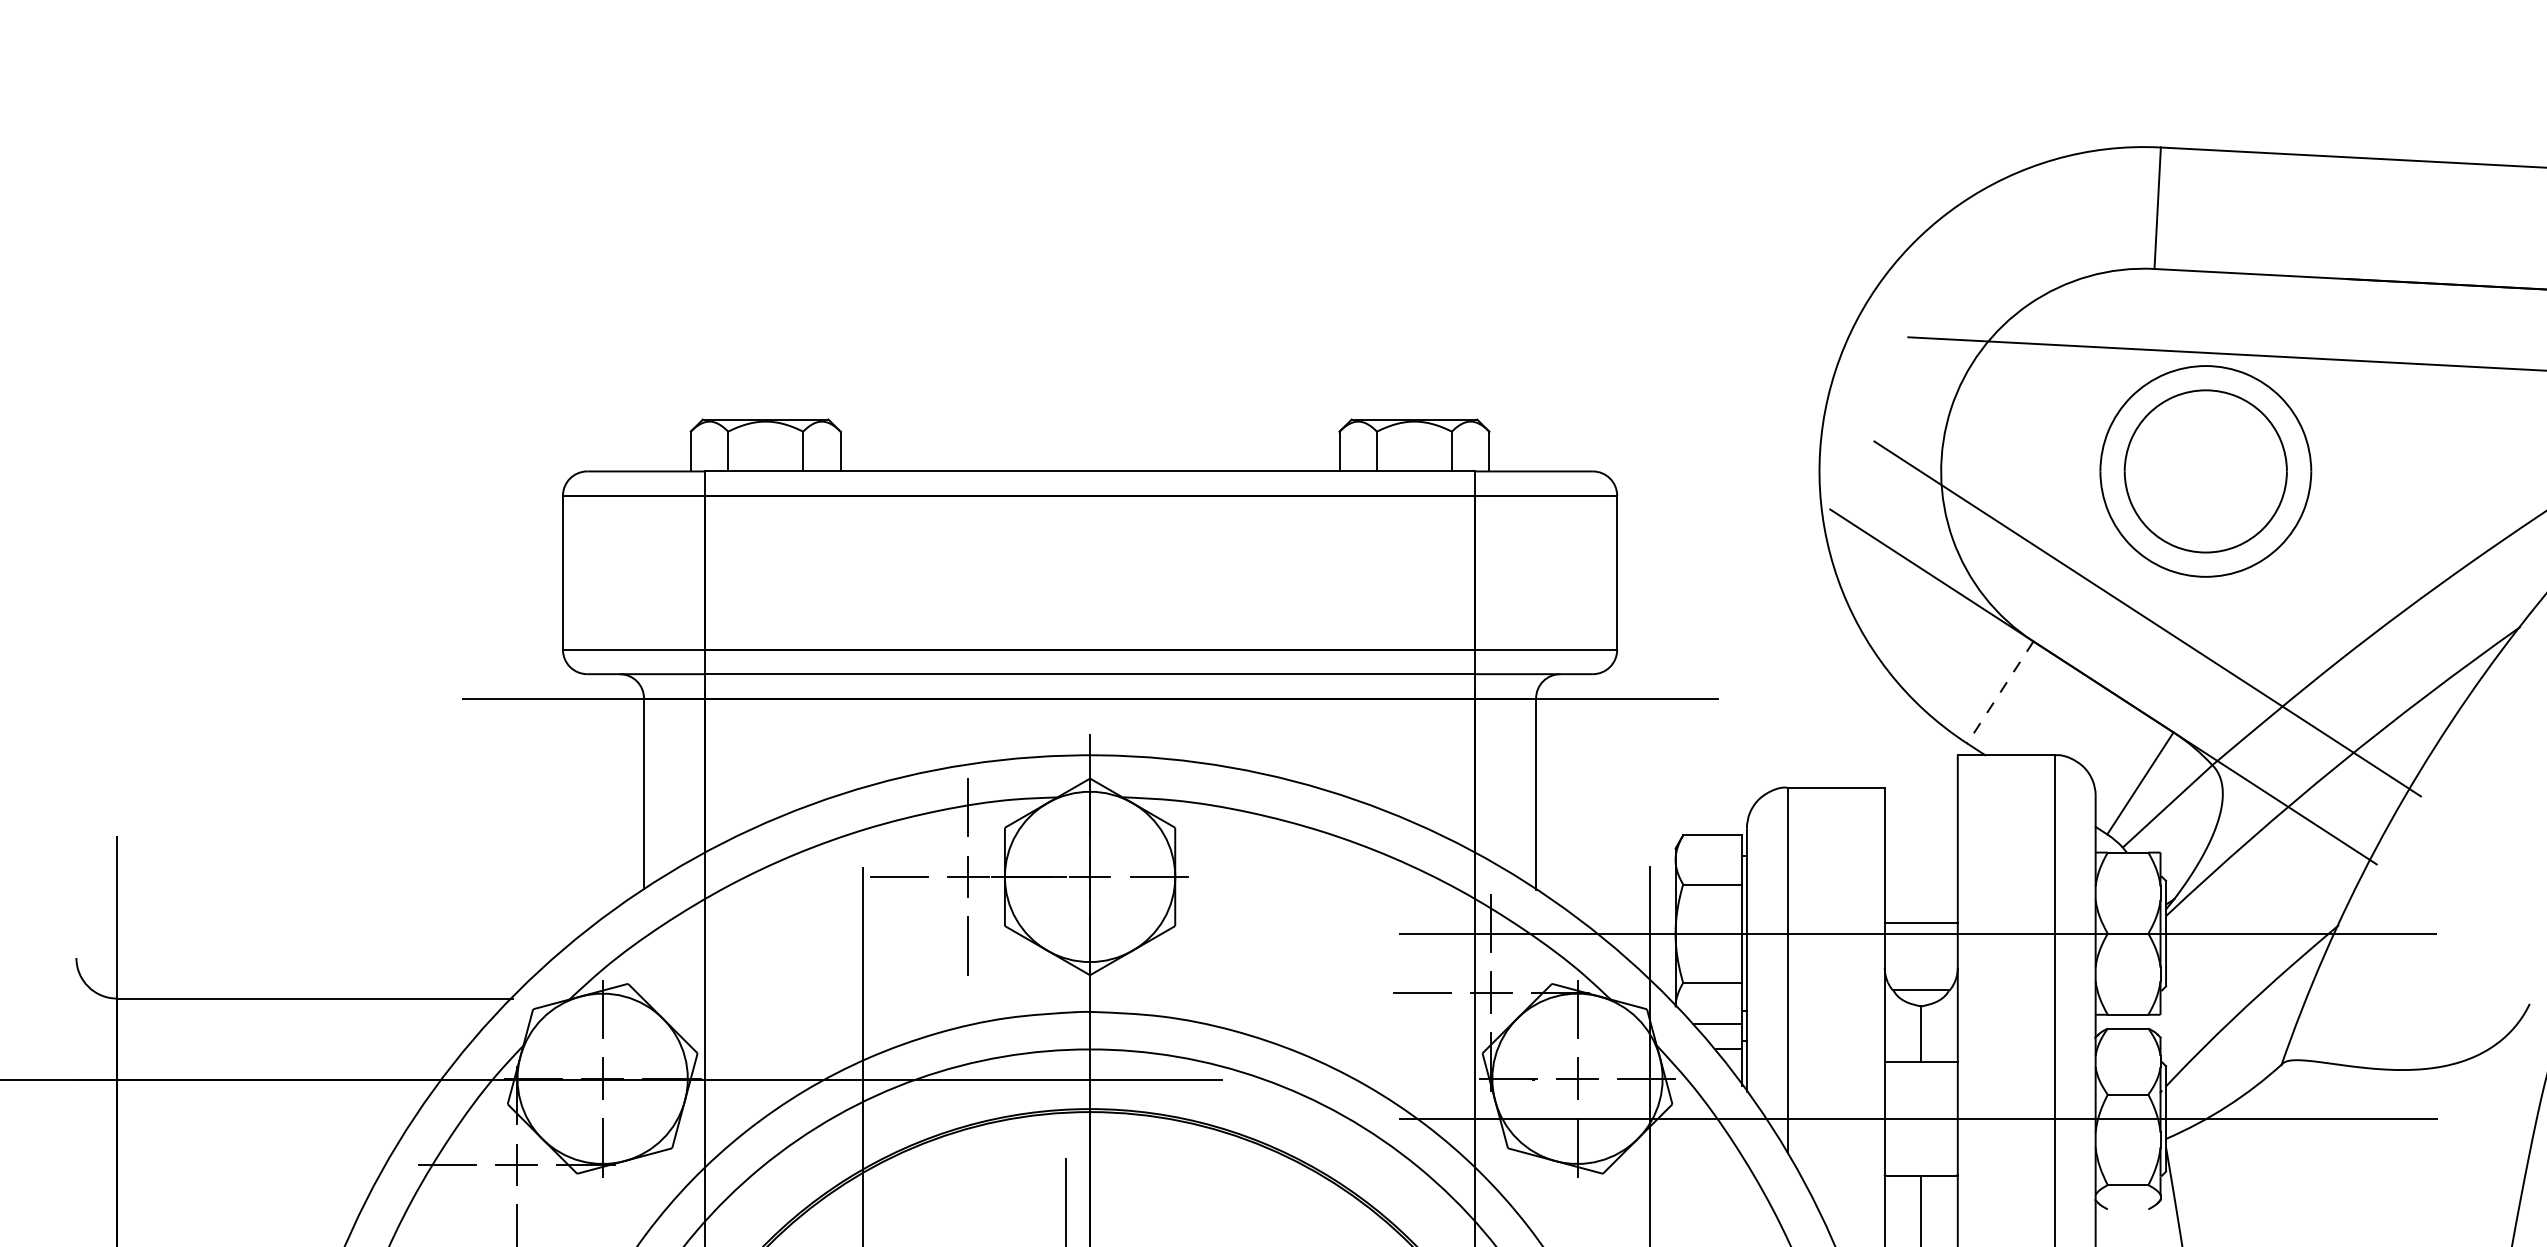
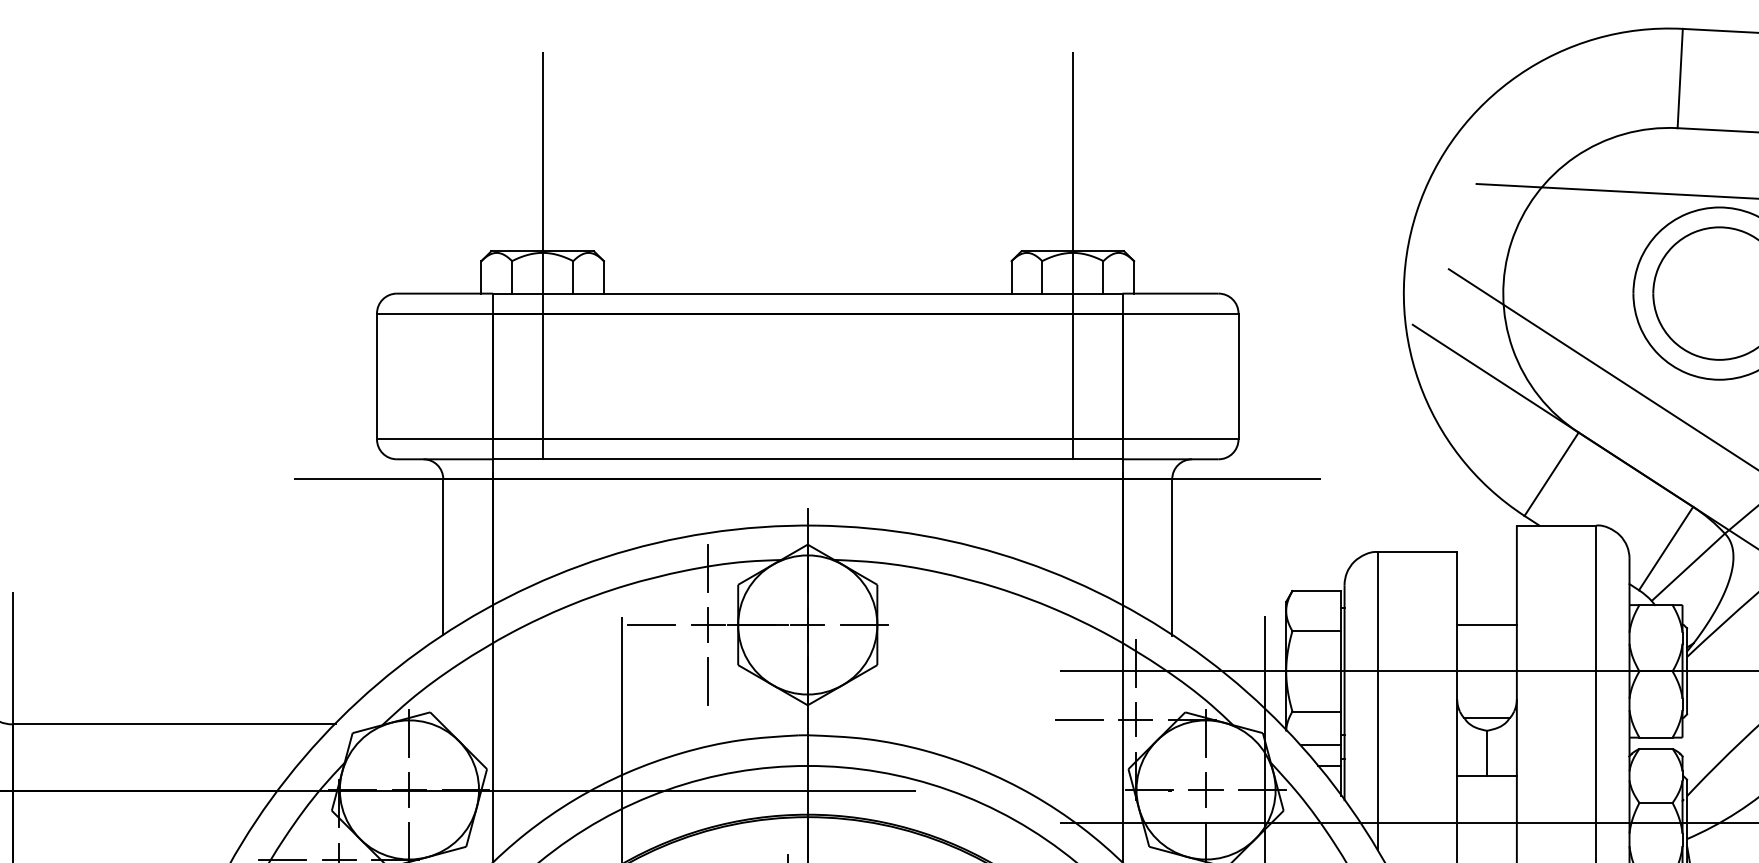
line: (765, 425) -> (542, 256), added
line: (1414, 425) -> (1072, 256), added
line: (2000, 692) -> (1551, 474), dashed -> solid
line: (1920, 922) -> (1486, 624), moved

